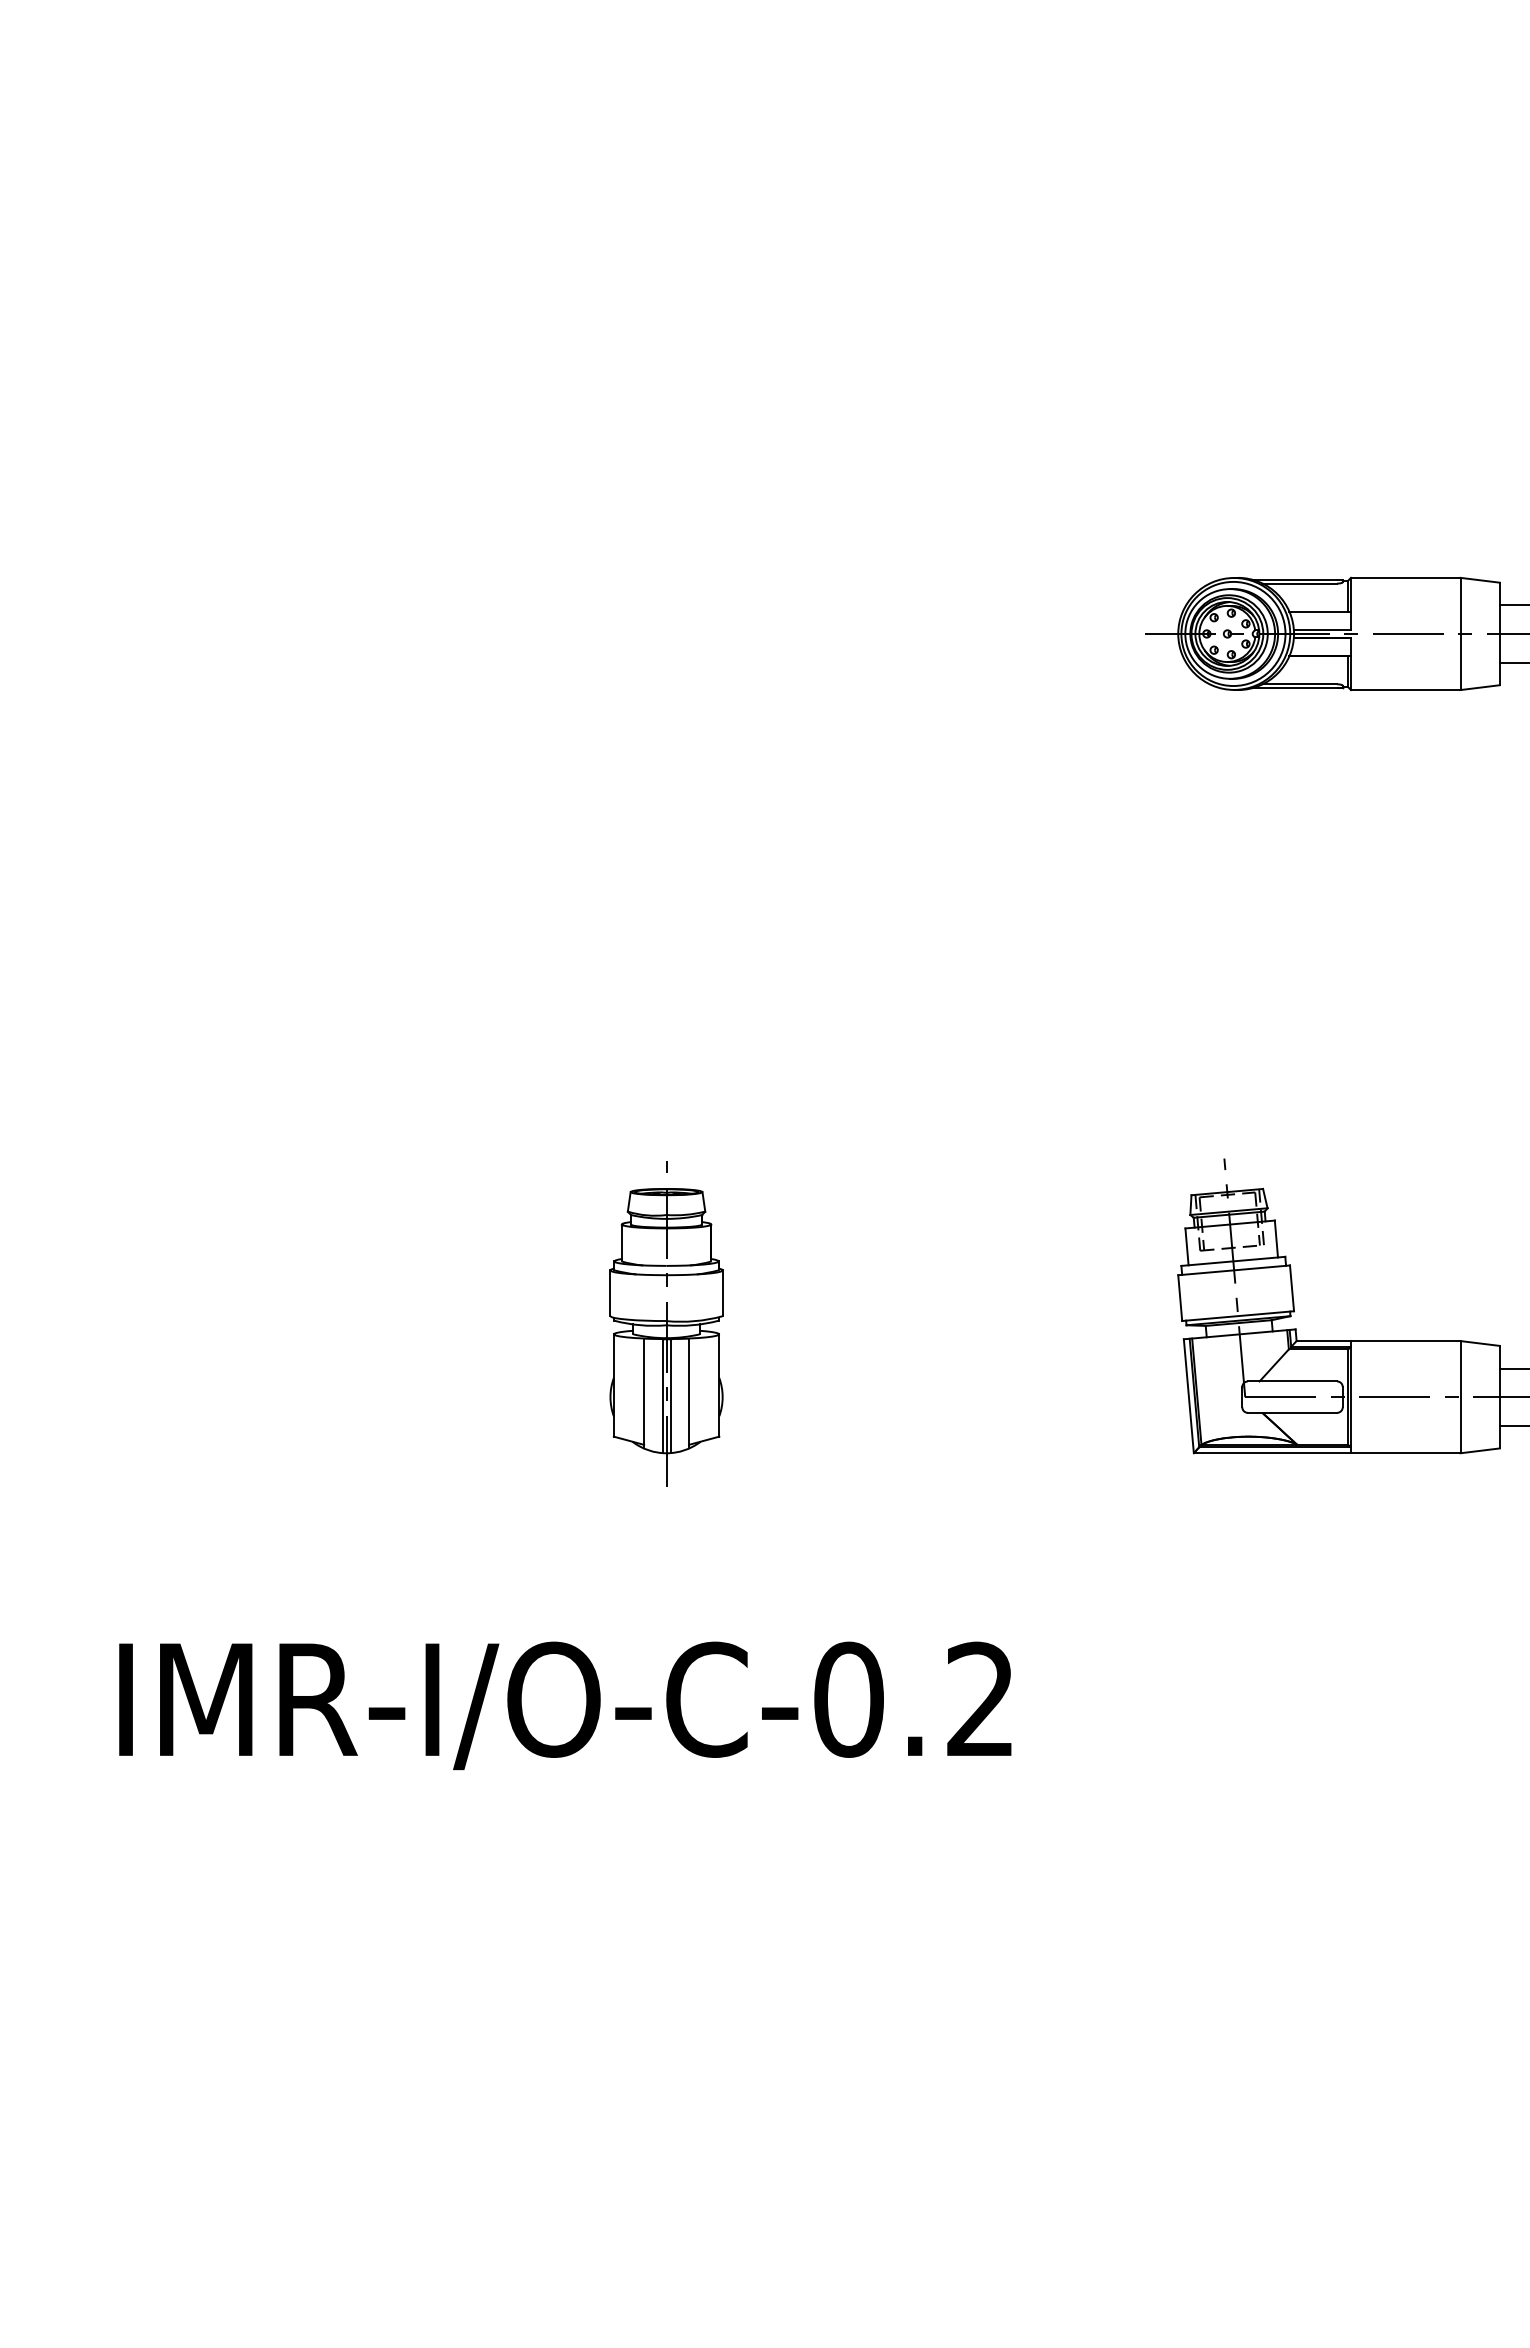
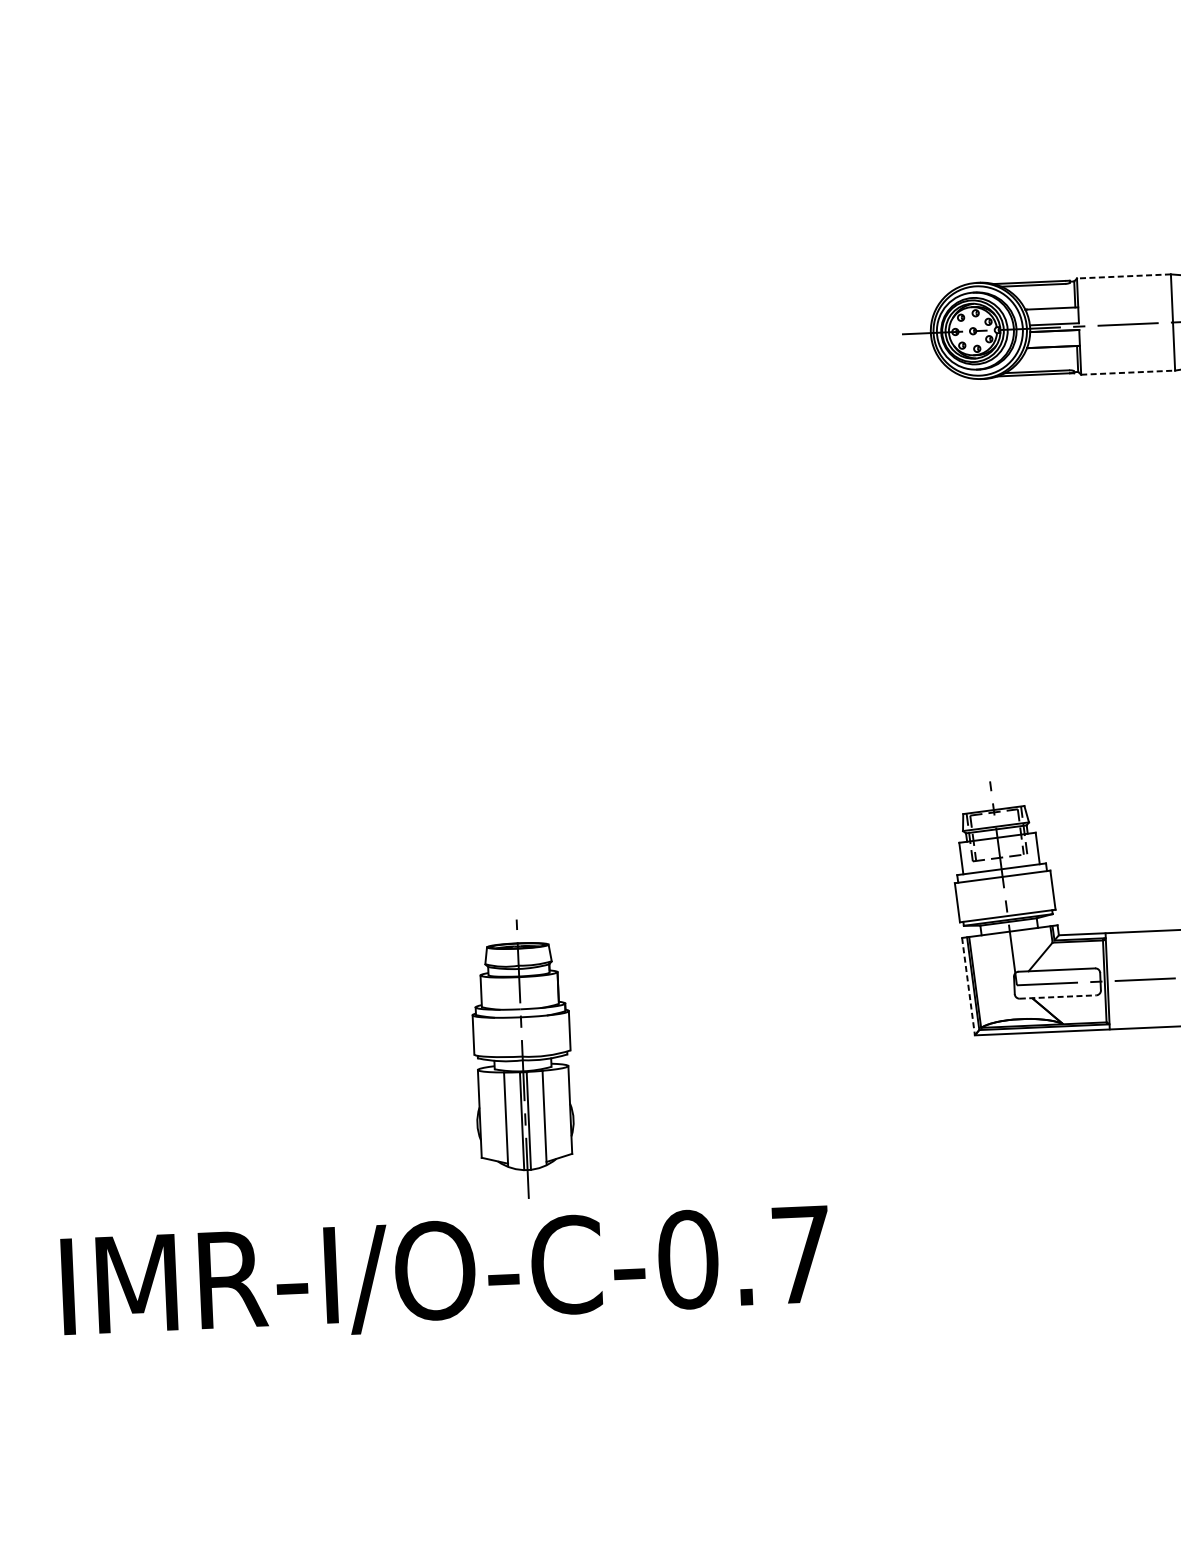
line: (1405, 577) -> (1123, 276), solid -> dashed
line: (1405, 690) -> (1127, 373), solid -> dashed
part: (666, 1323) -> (522, 1058), moved
line: (1188, 1396) -> (968, 986), solid -> dashed
line: (1292, 1412) -> (1058, 996), solid -> dashed
text: (980, 1698) -> (801, 1253), IMR-I/O-C-0.2 -> IMR-I/O-C-0.7

